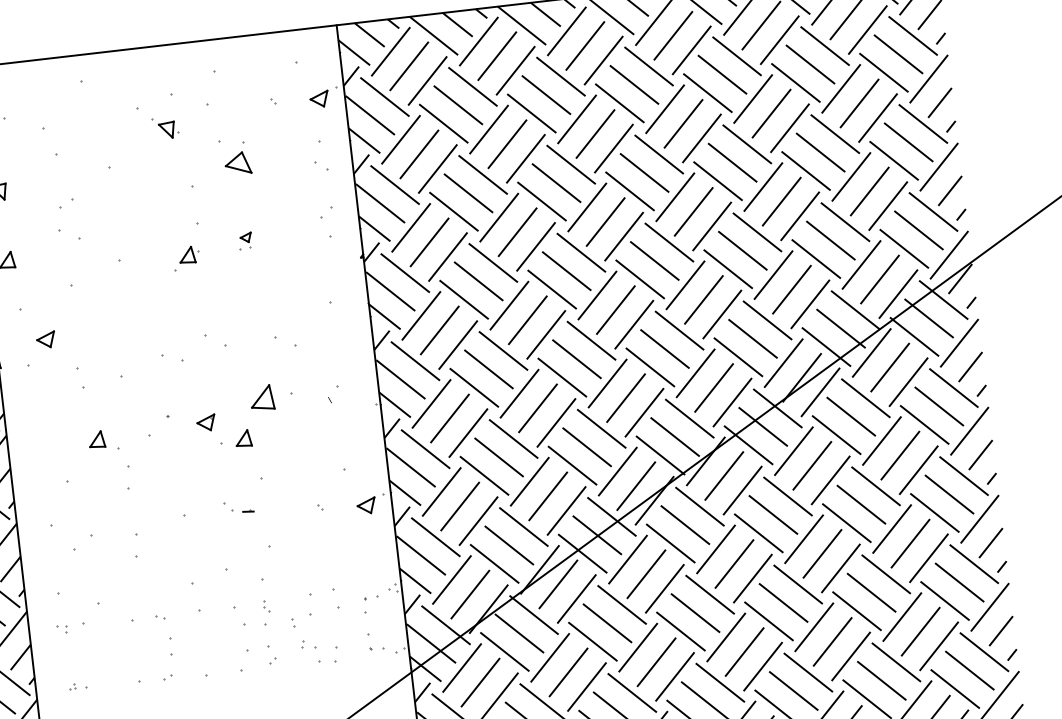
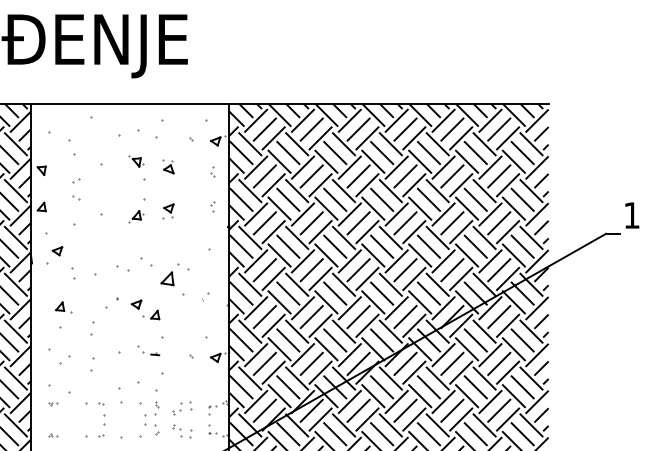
part: (166, 128) -> (136, 161), moved
part: (236, 156) -> (168, 166), size x0.71
part: (319, 156) -> (212, 171), size x0.62
part: (327, 222) -> (212, 206), size x0.62
part: (70, 234) -> (76, 197), size x0.62
part: (245, 241) -> (168, 211), size x1.67
part: (262, 397) -> (167, 278), moved
part: (103, 440) -> (63, 307), moved
part: (238, 506) -> (148, 350), size x1.43
part: (315, 608) -> (182, 408), size x0.71
part: (71, 628) -> (53, 404), size x0.62
part: (247, 636) -> (145, 419), size x0.62

